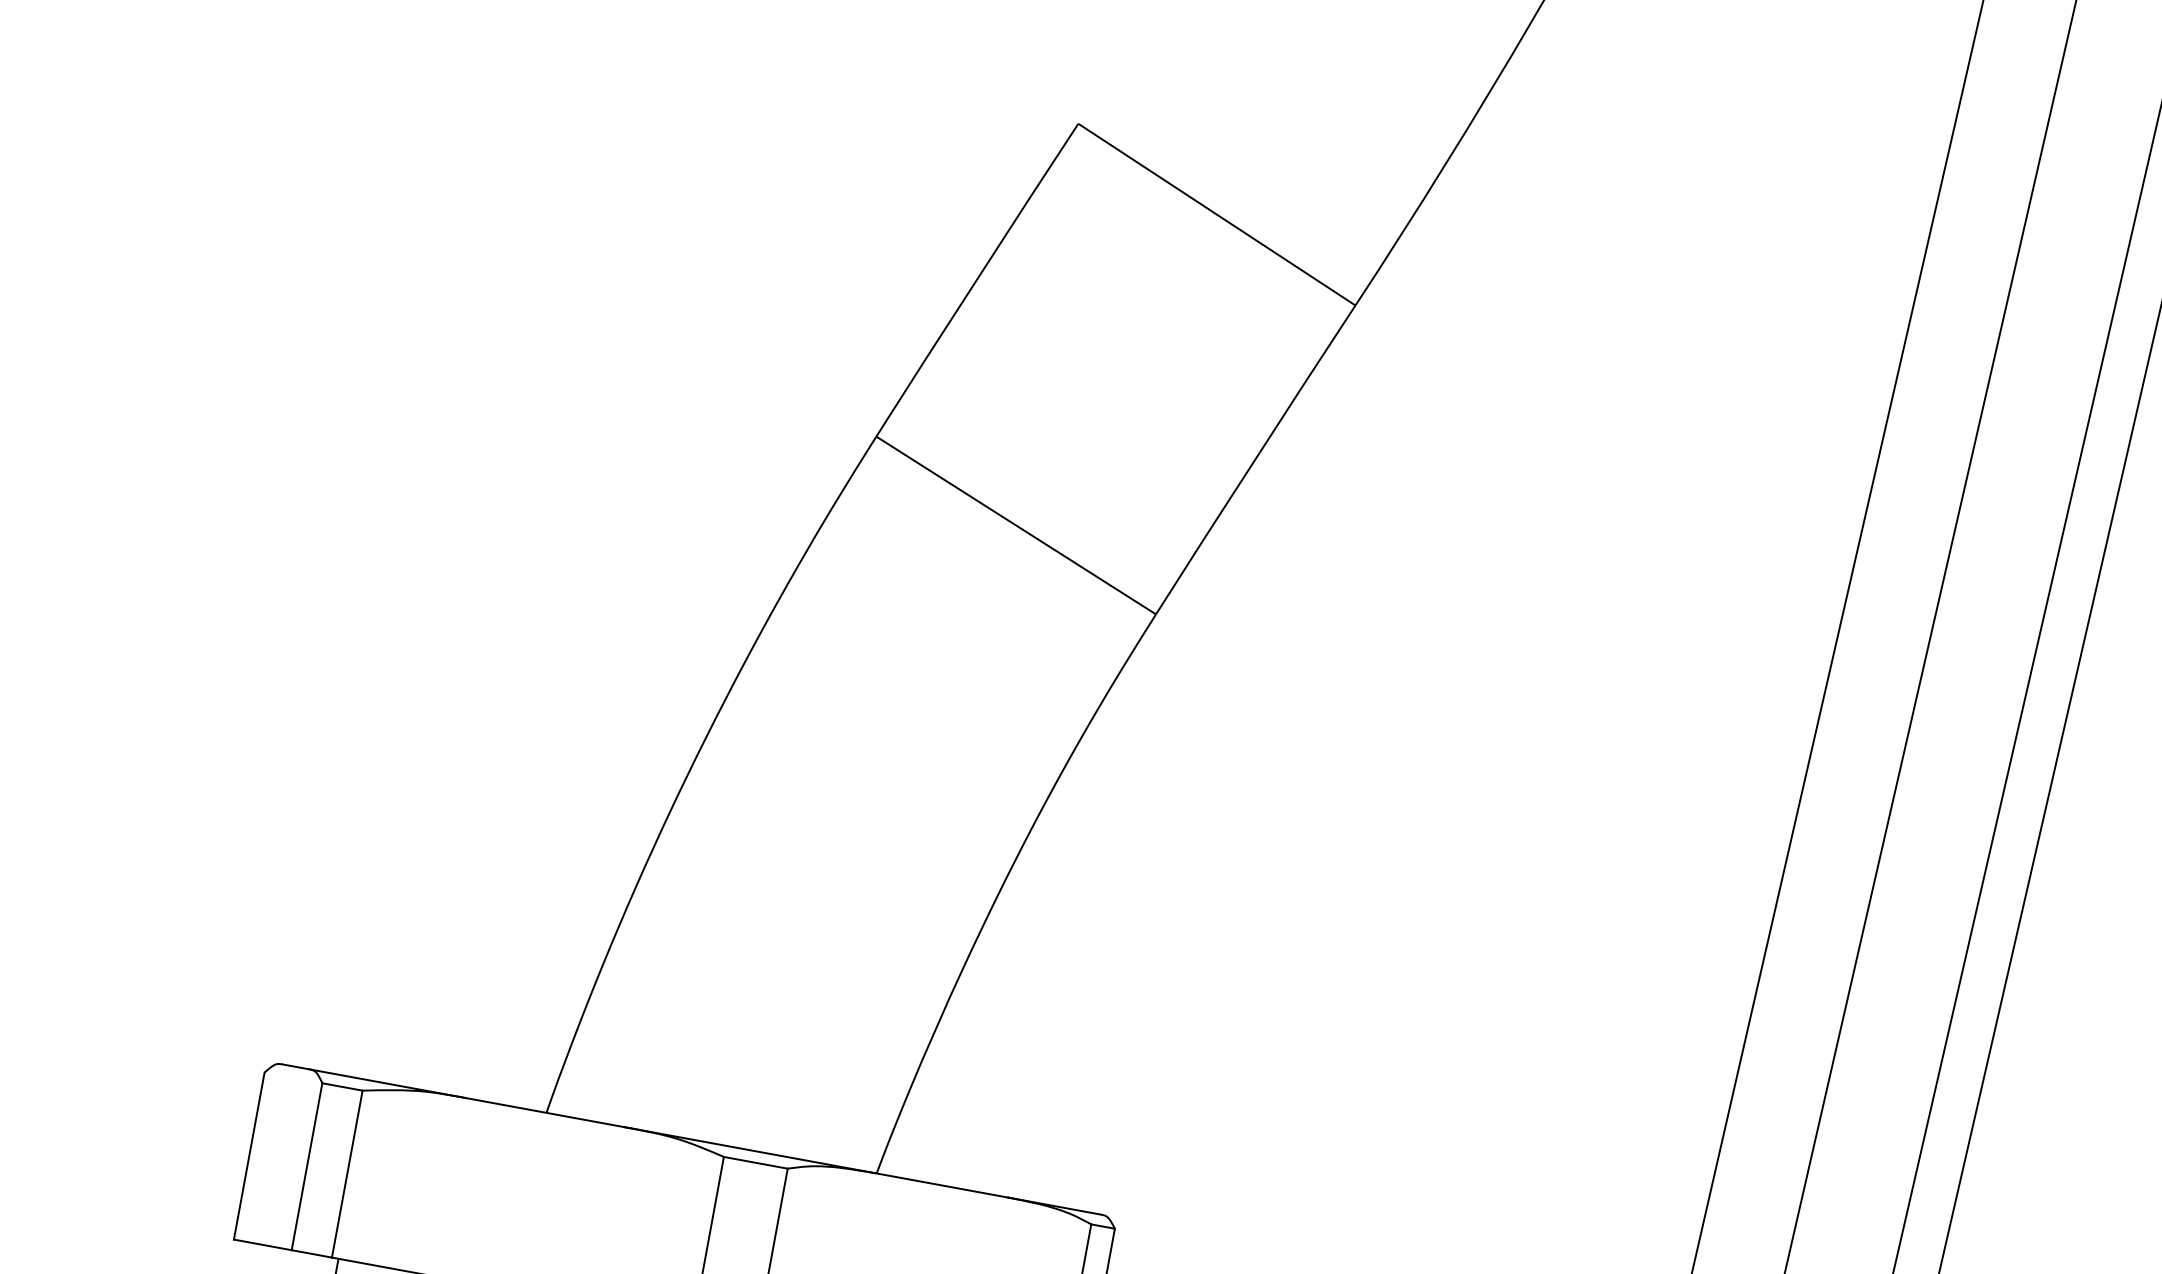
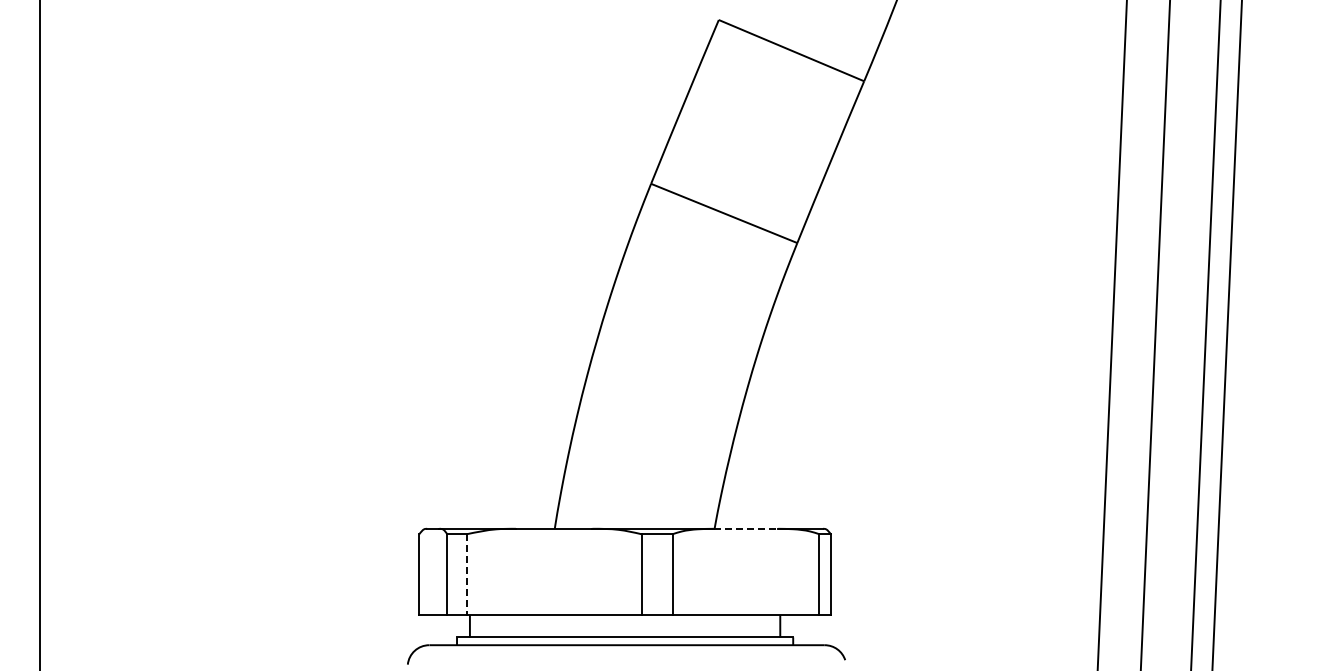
line: (346, 1175) -> (466, 575), solid -> dashed
line: (942, 1184) -> (746, 528), solid -> dashed

